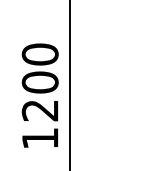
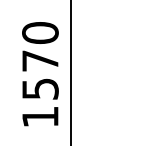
text: (39, 96) -> (39, 74), 1200 -> 1570

